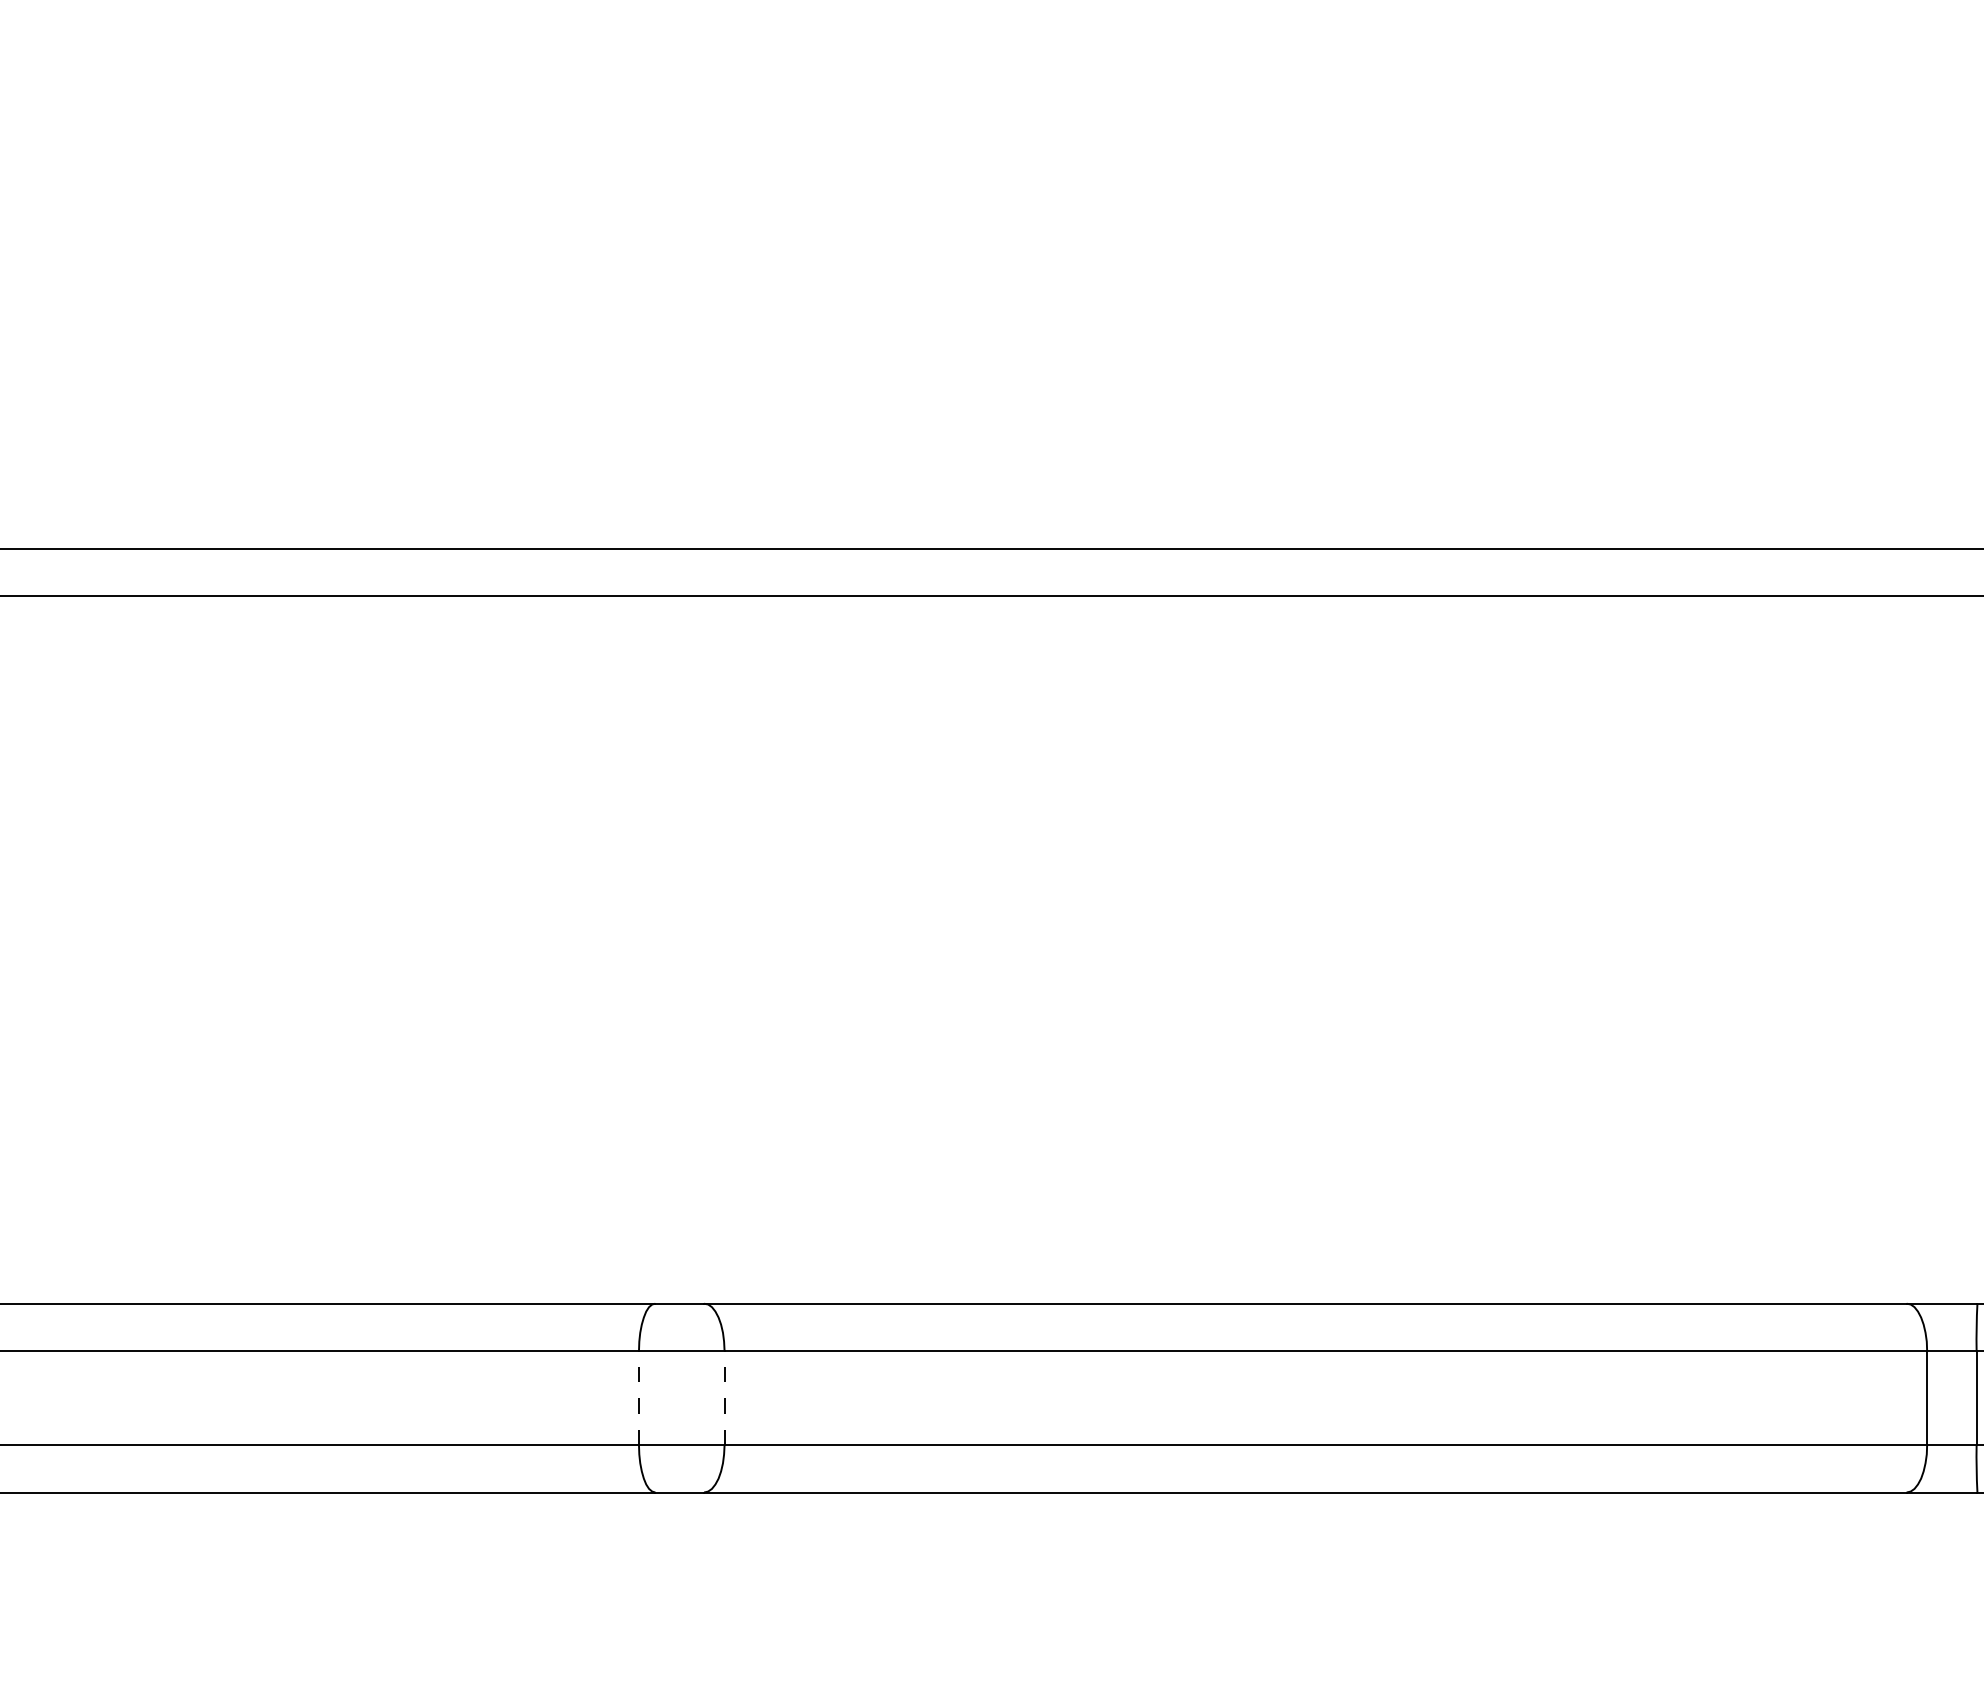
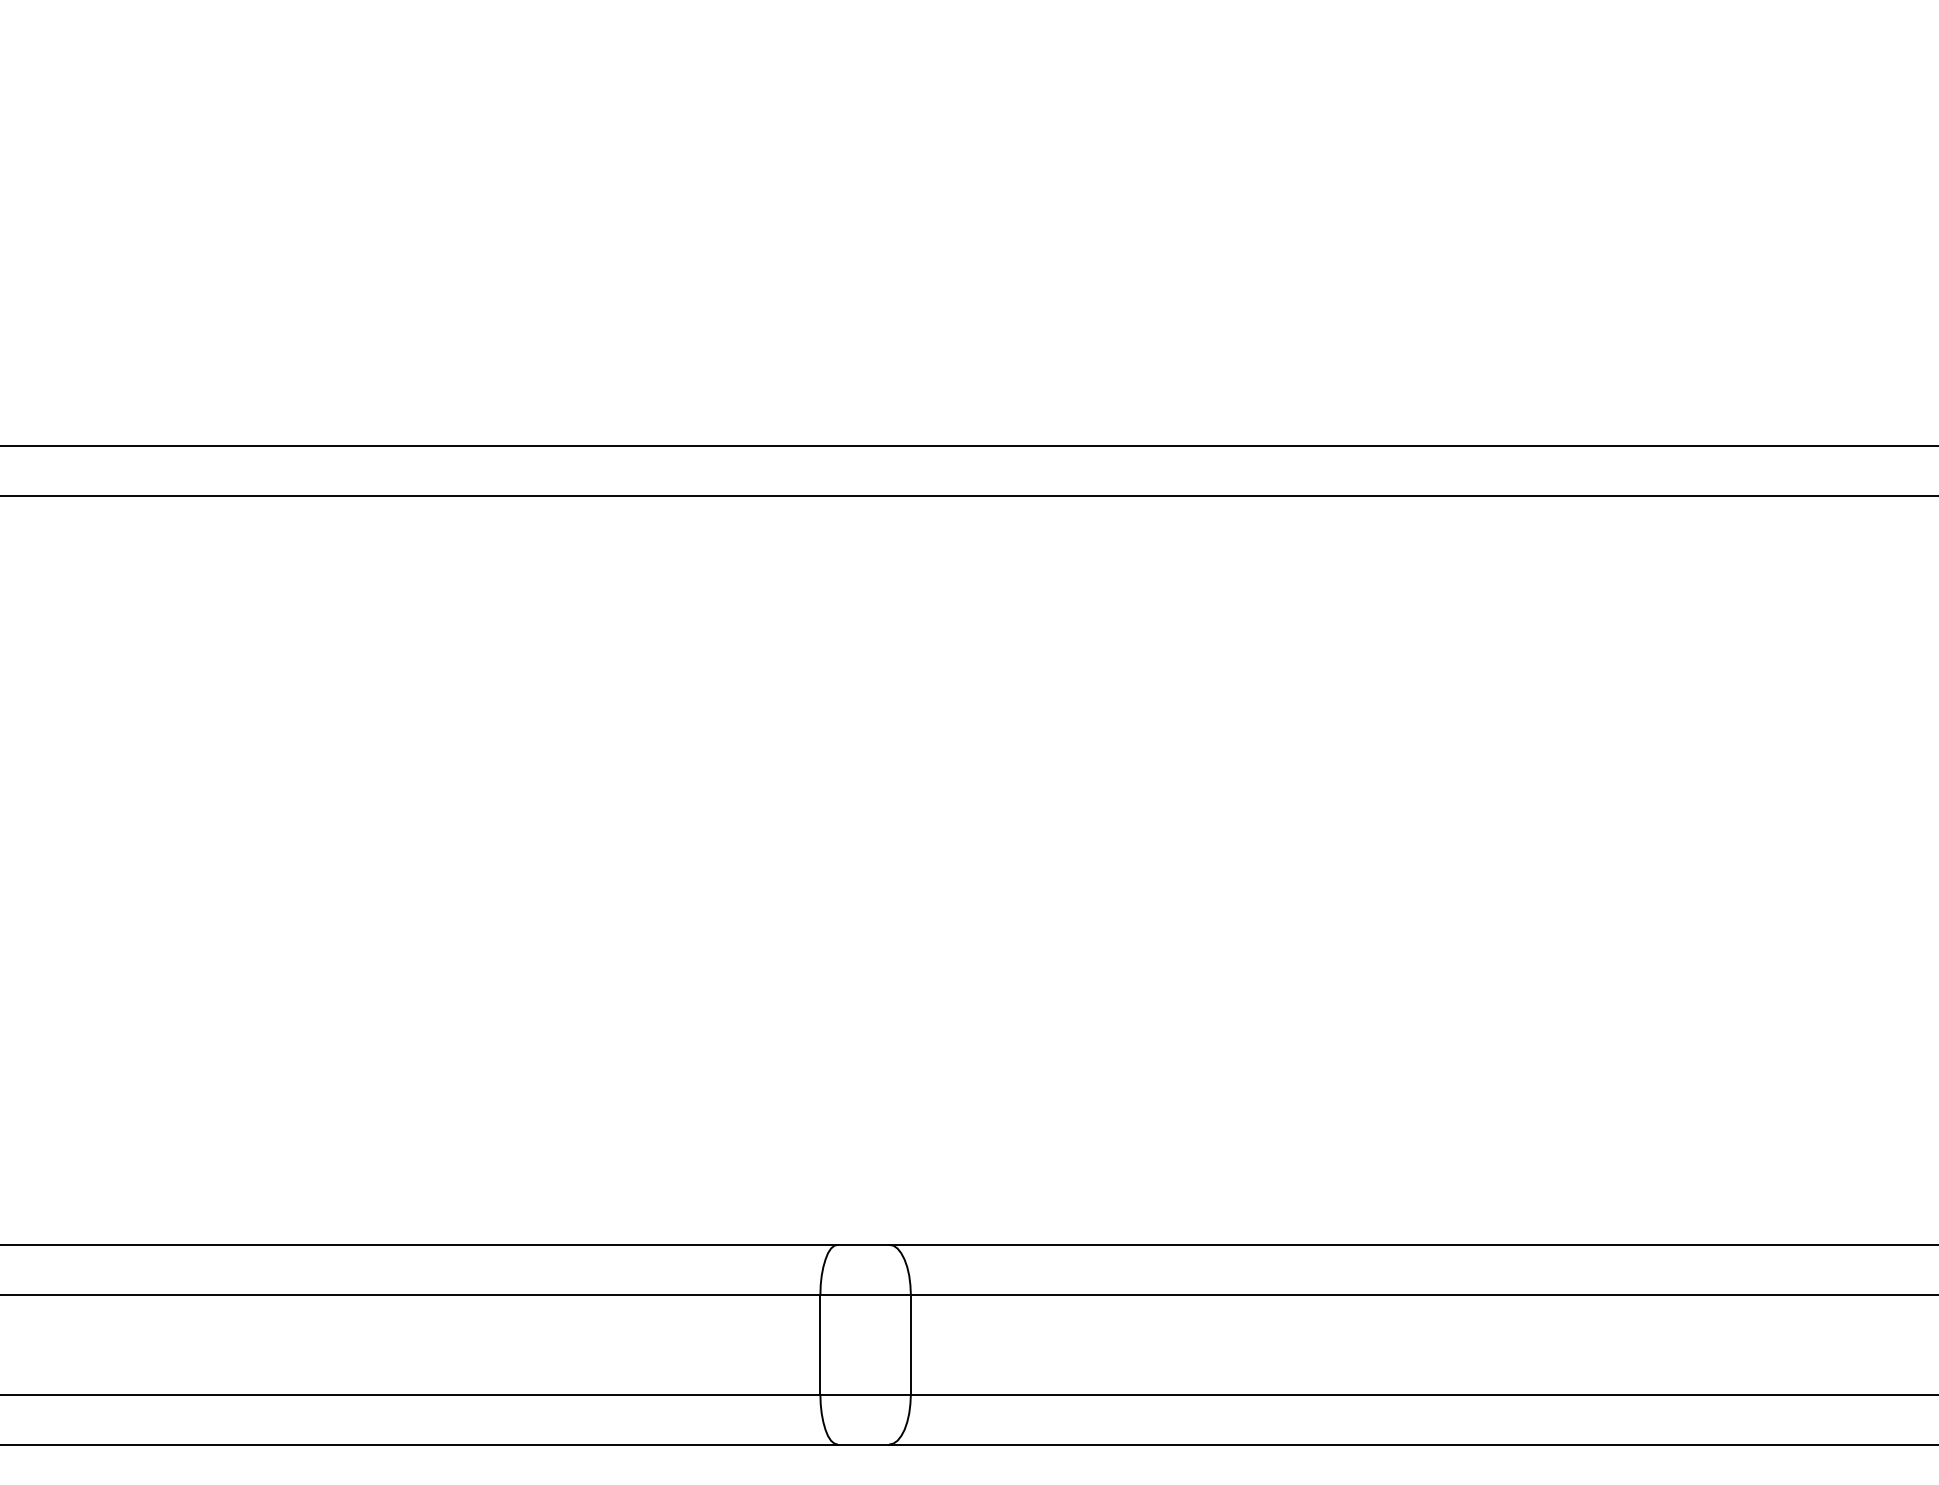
line: (638, 1397) -> (819, 1344), dashed -> solid
line: (724, 1397) -> (910, 1344), dashed -> solid

